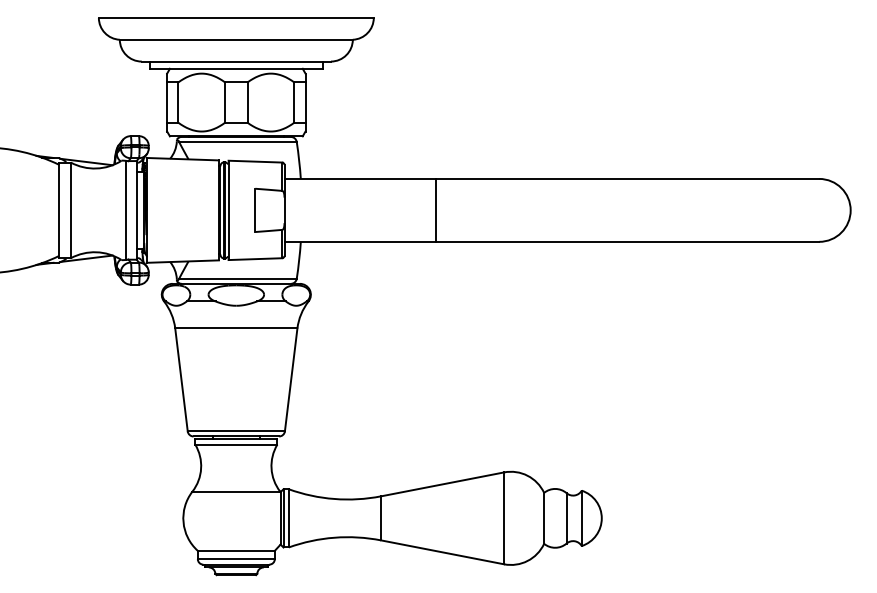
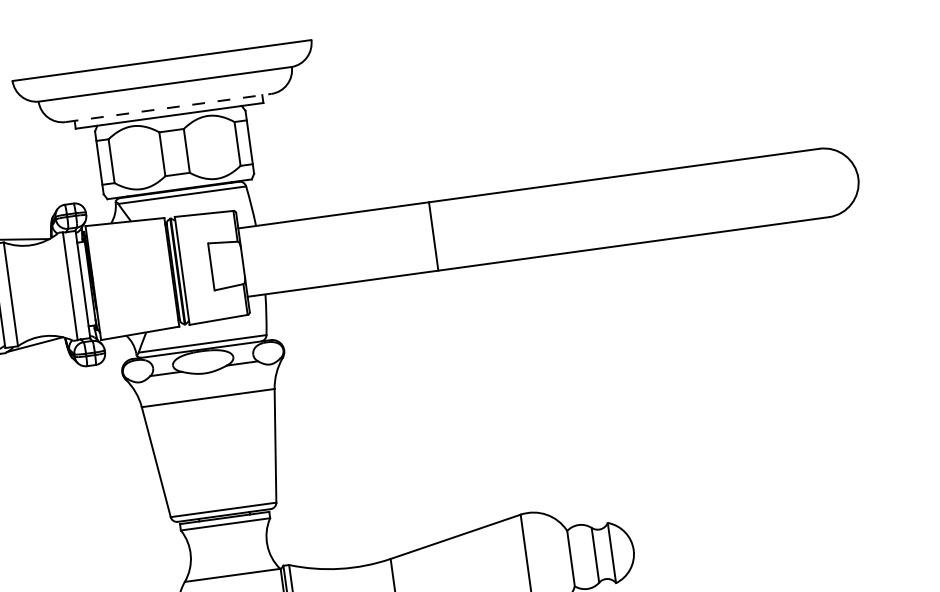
line: (236, 61) -> (168, 107), solid -> dashed
line: (435, 209) -> (433, 235), moved

